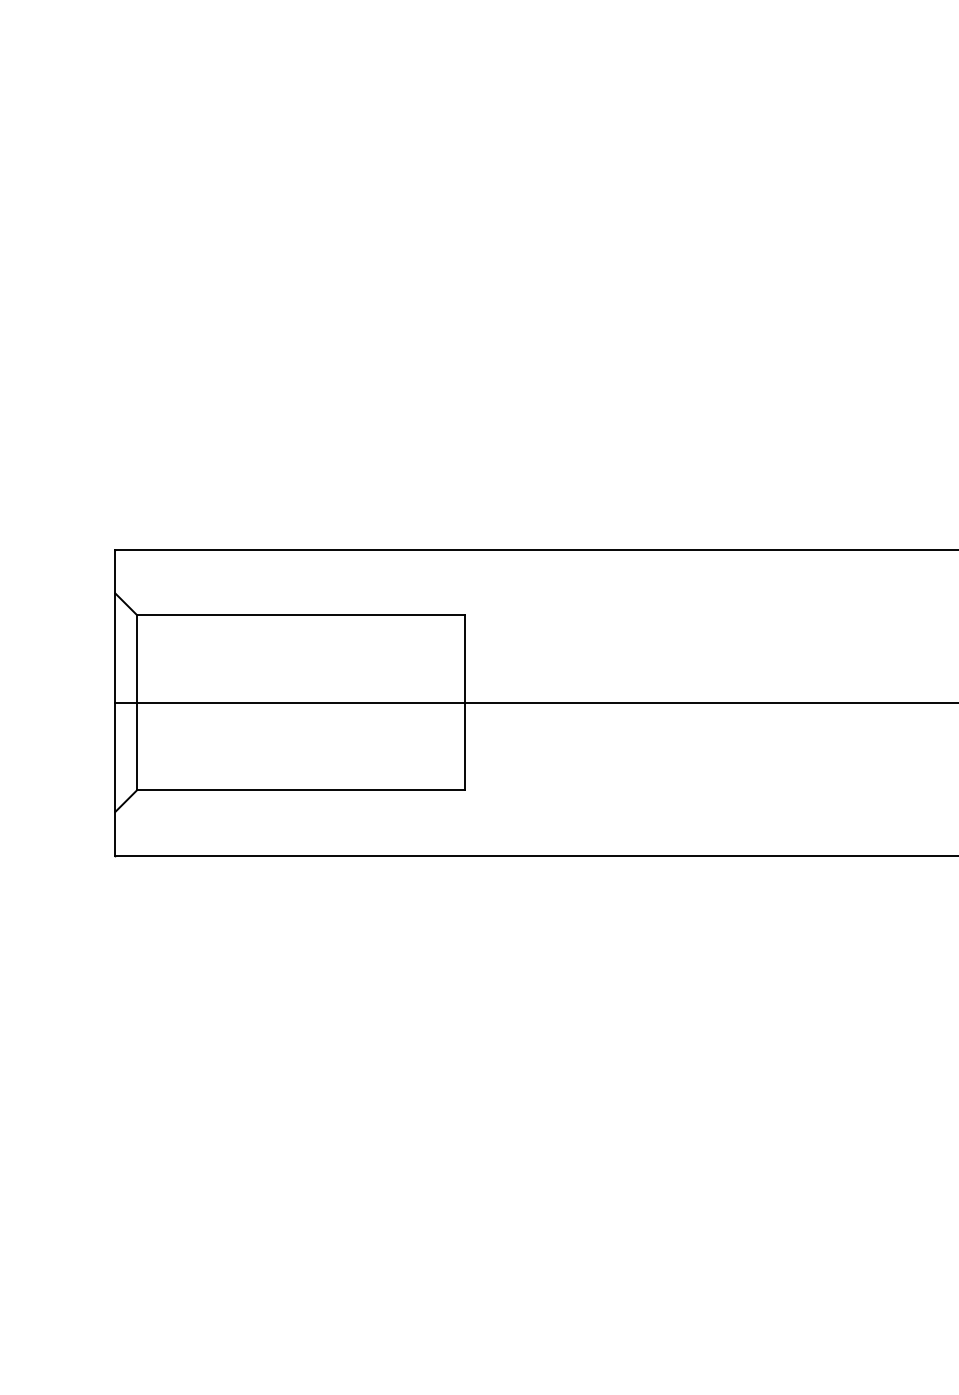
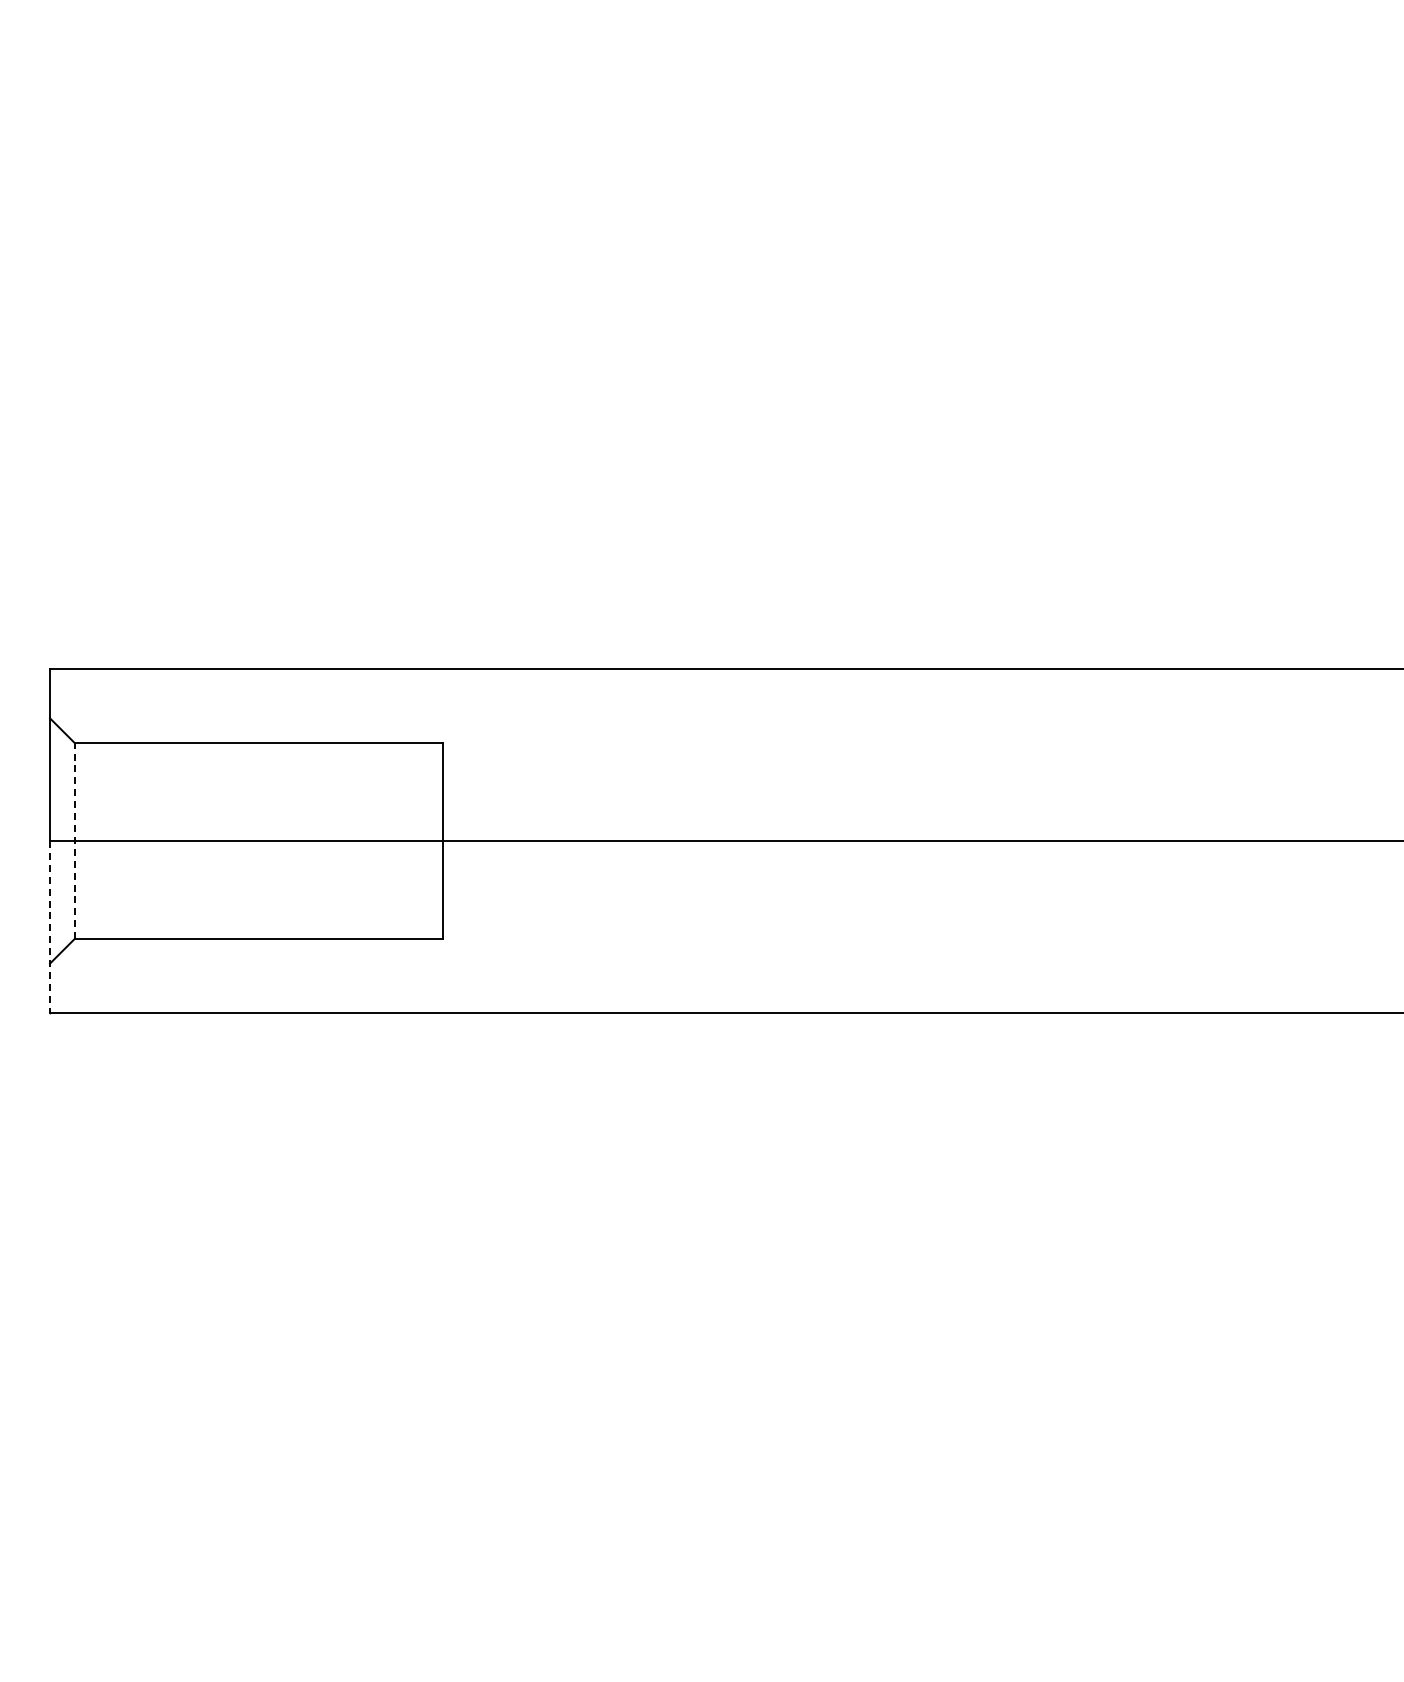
line: (137, 702) -> (74, 840), solid -> dashed
line: (115, 778) -> (50, 926), solid -> dashed

